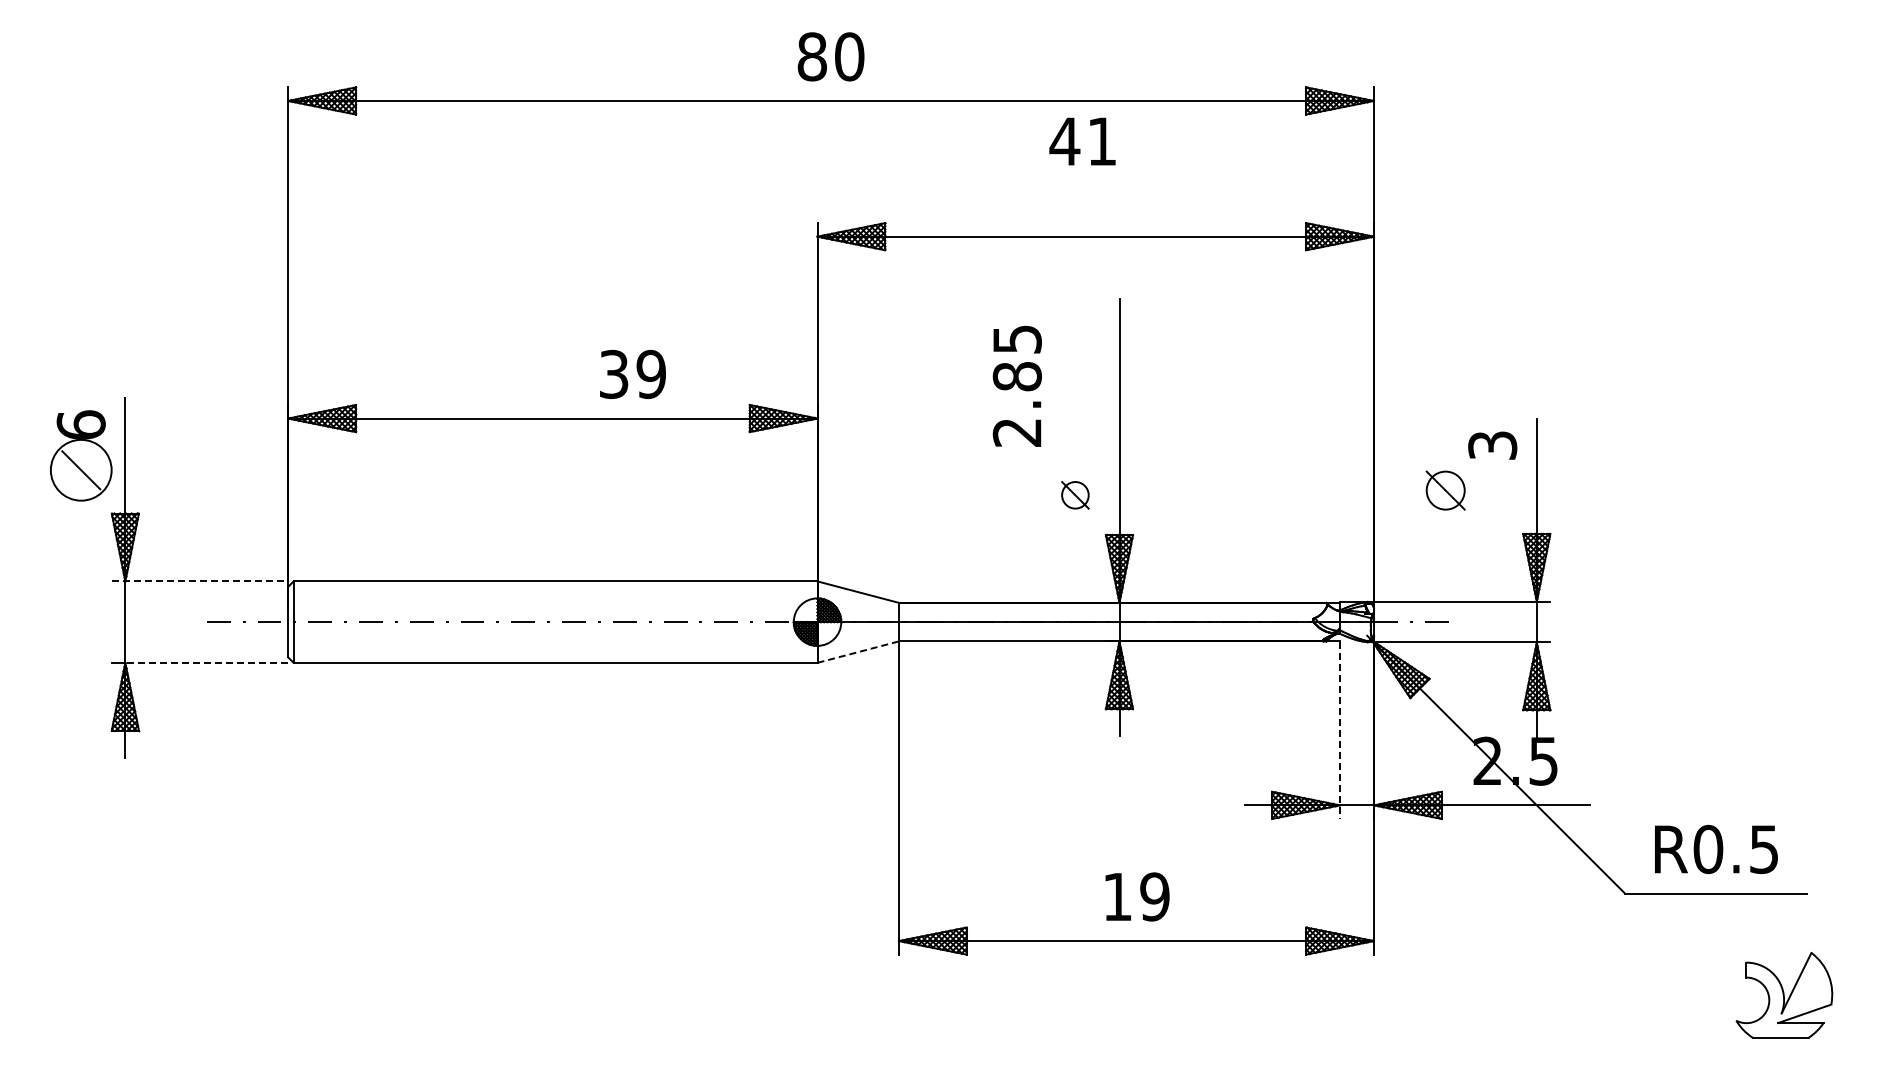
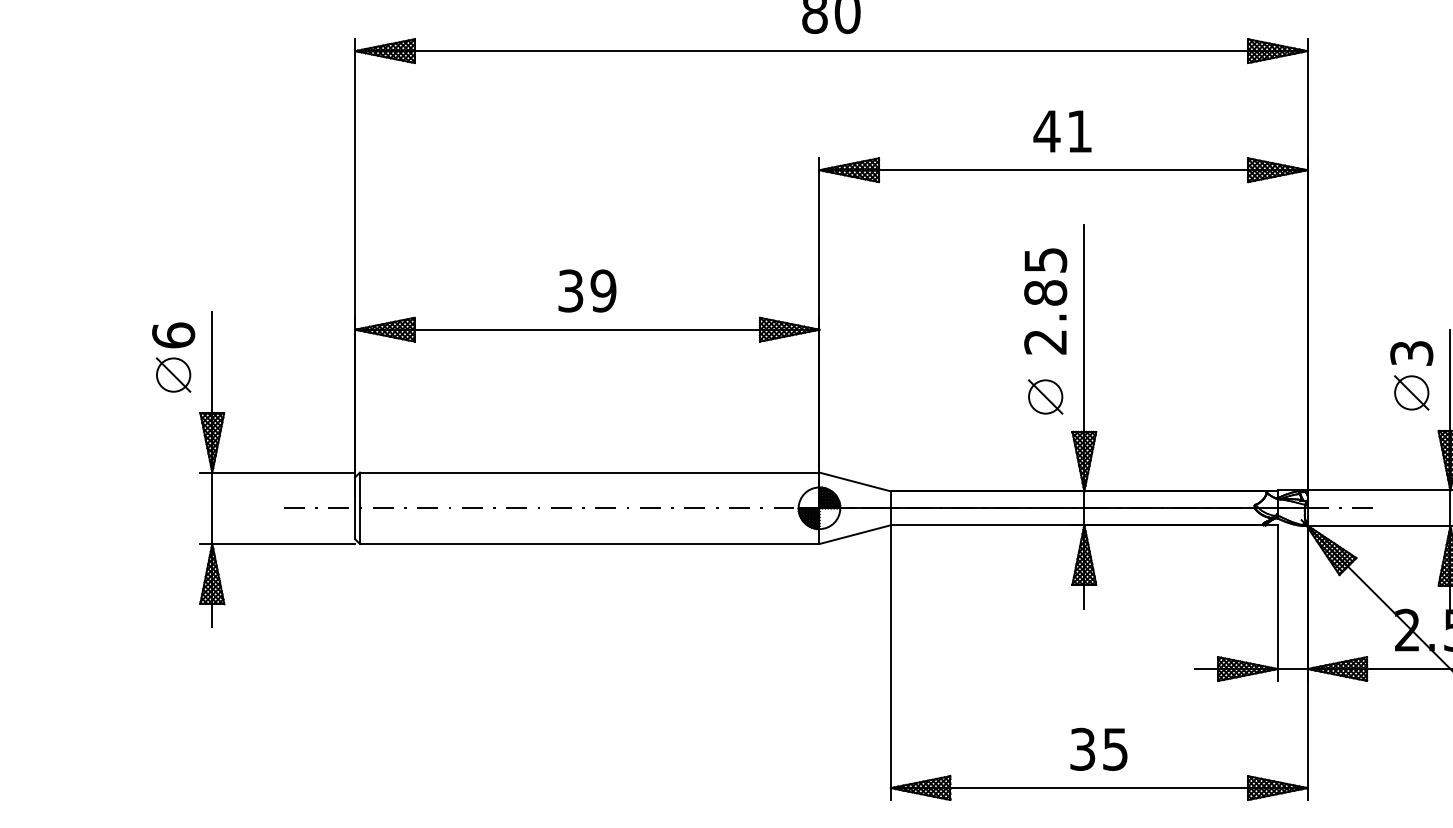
text: (1082, 141) -> (1062, 131), moved
text: (632, 373) -> (587, 290), moved
text: (1016, 385) -> (1044, 300), moved
circle: (81, 470) -> (173, 375), size x0.62
part: (1445, 490) -> (1411, 392), moved
part: (1075, 495) -> (1045, 397), size x1.43
line: (200, 581) -> (278, 472), dashed -> solid
line: (858, 652) -> (855, 534), dashed -> solid
line: (206, 662) -> (283, 543), dashed -> solid
line: (1340, 731) -> (1278, 604), dashed -> solid
text: (1136, 896) -> (1099, 748), 19 -> 35

